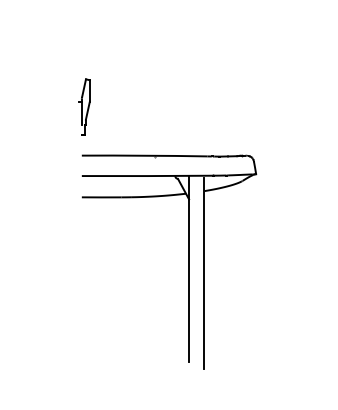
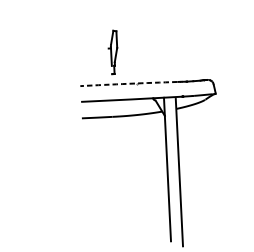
part: (84, 106) -> (113, 51), moved
arc: (144, 155) -> (128, 83), solid -> dashed

